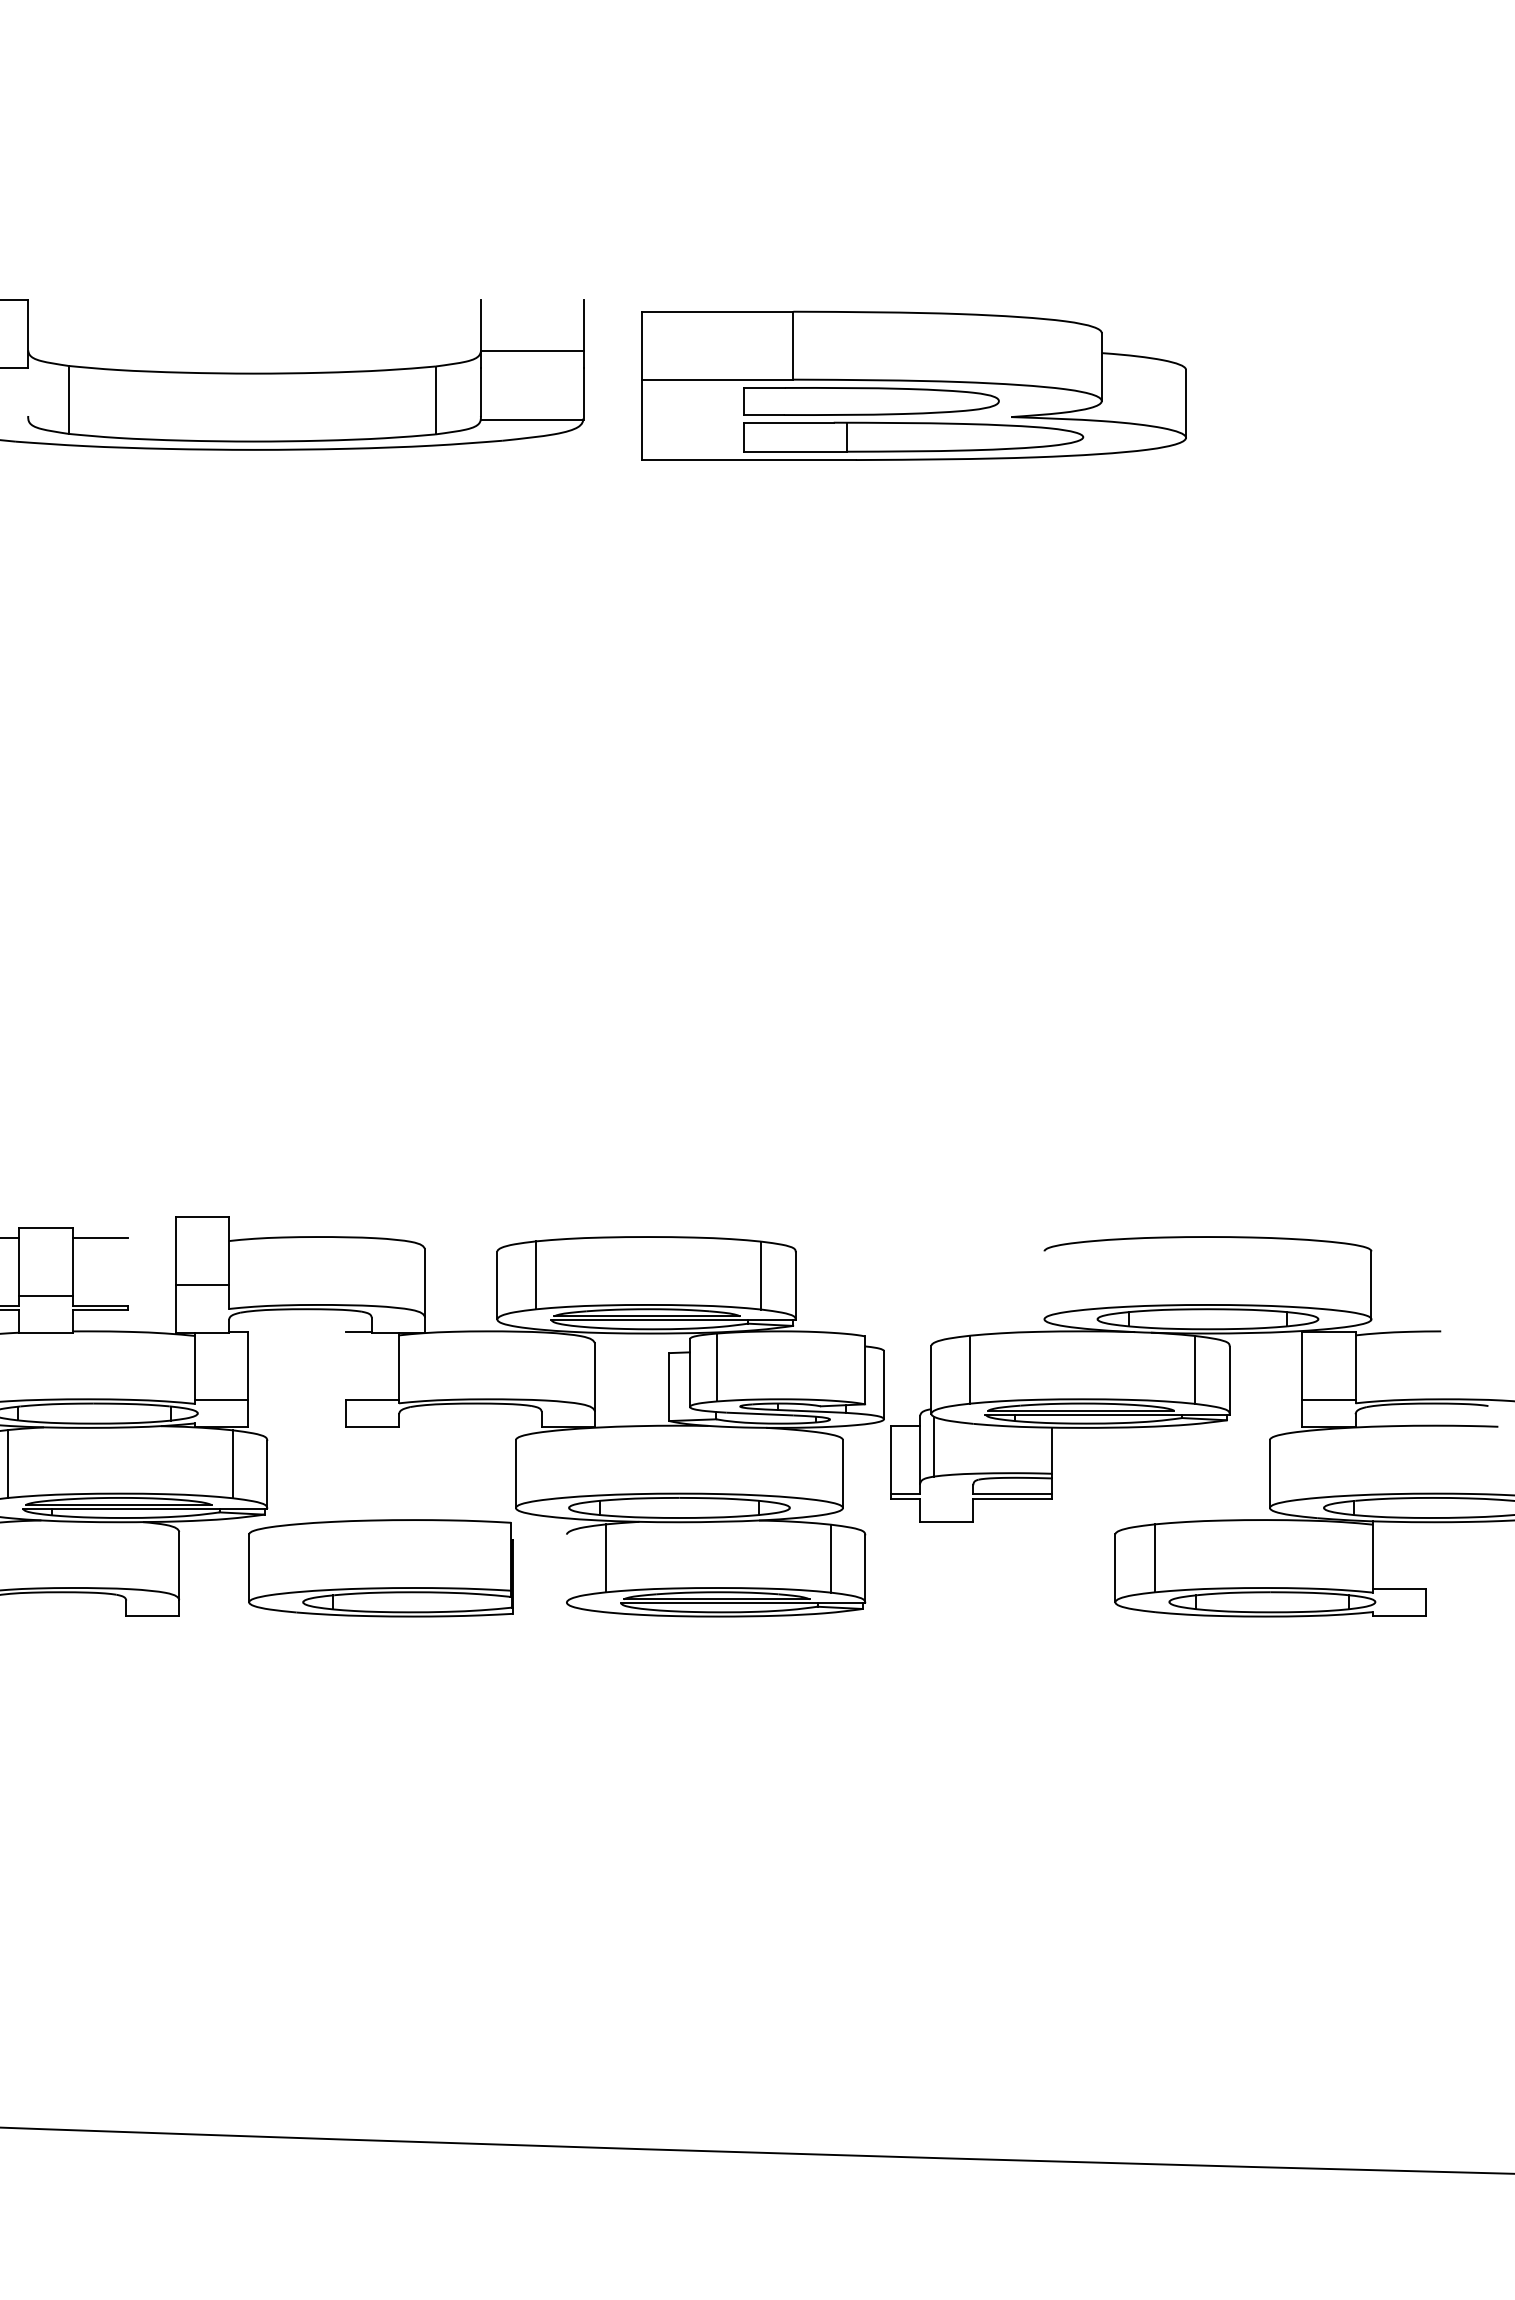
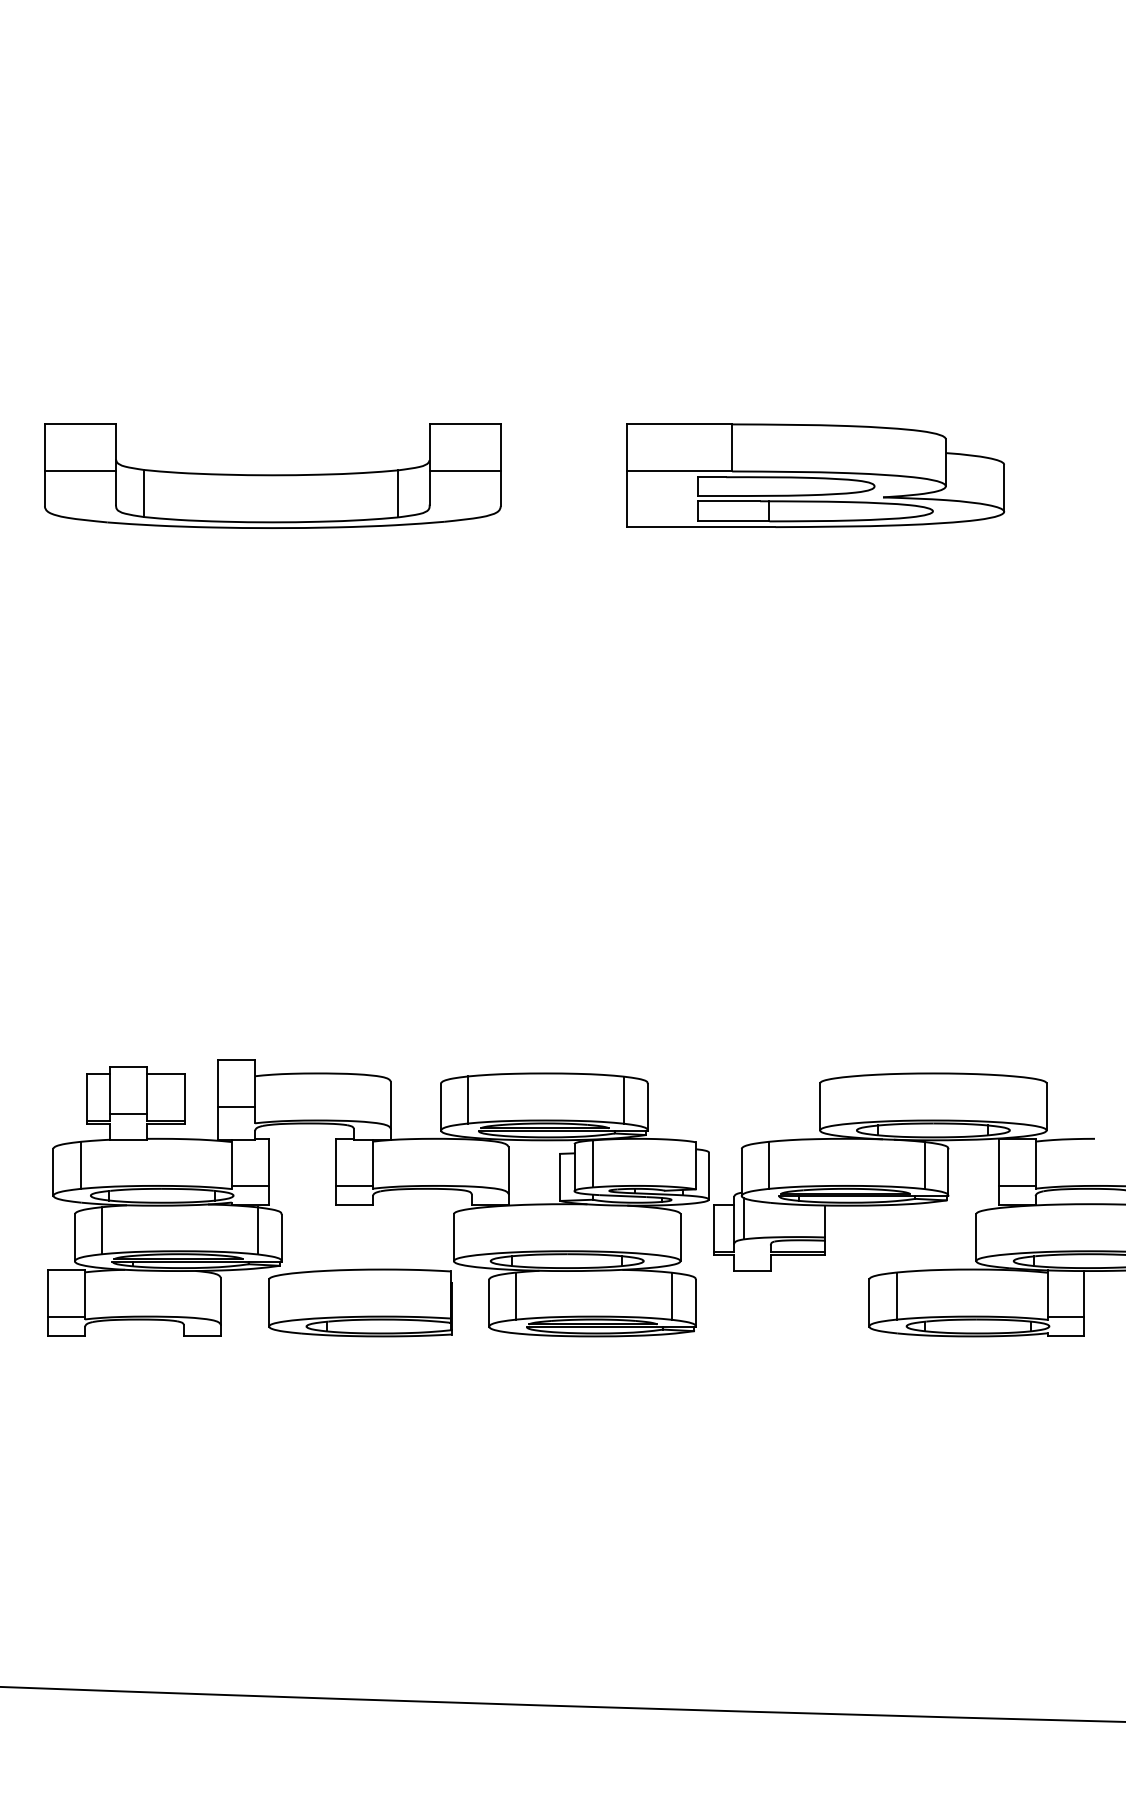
line: (531, 350) -> (464, 424), moved
part: (913, 385) -> (815, 475), moved
line: (28, 391) -> (116, 487), added
line: (531, 420) -> (464, 471), moved
line: (128, 1271) -> (185, 1097), added
line: (1045, 1284) -> (820, 1106), added
line: (346, 1365) -> (336, 1162), added
line: (1426, 1556) -> (1084, 1294), added
line: (567, 1567) -> (489, 1302), added

